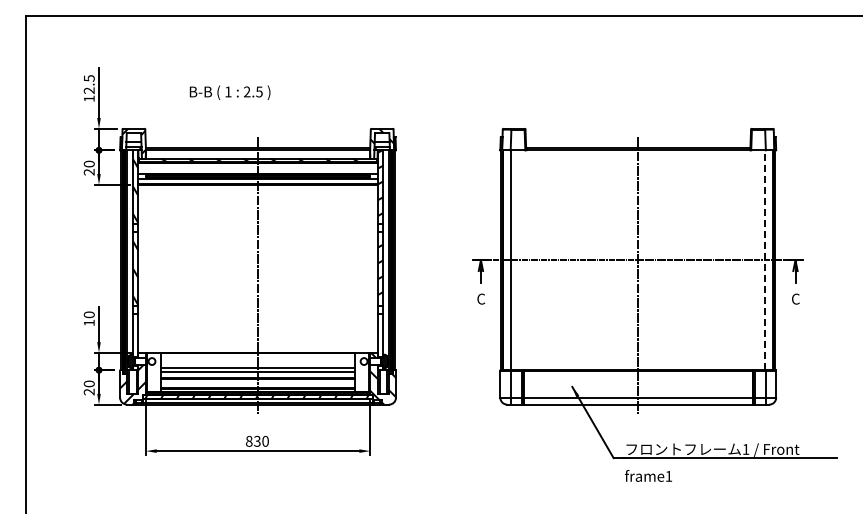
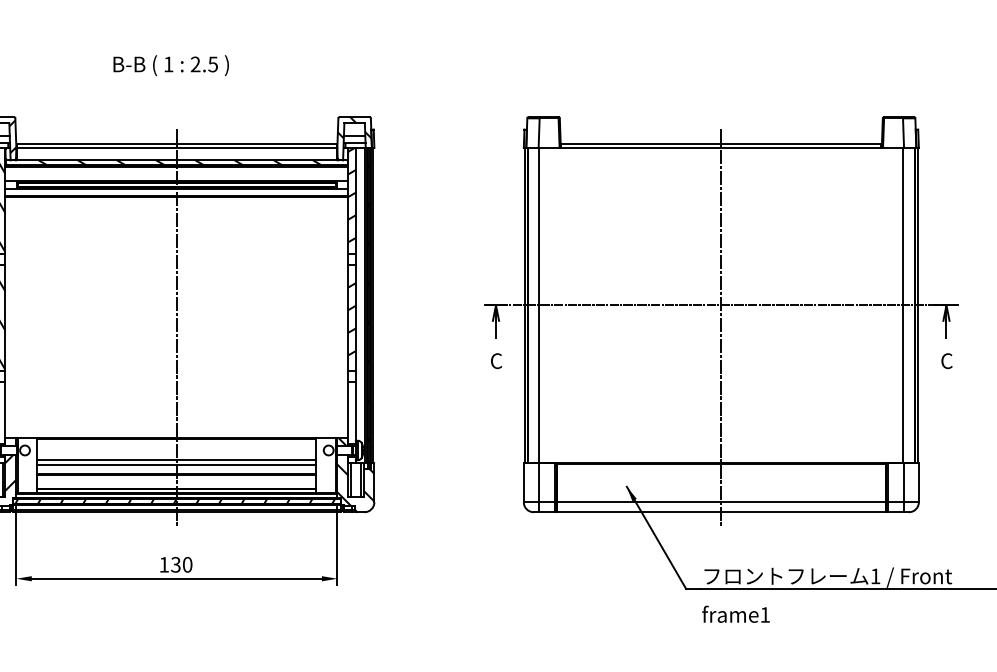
text: (229, 92) -> (170, 65), moved
line: (765, 260) -> (903, 305), dashed -> solid
text: (249, 440) -> (164, 563), 830 -> 130

